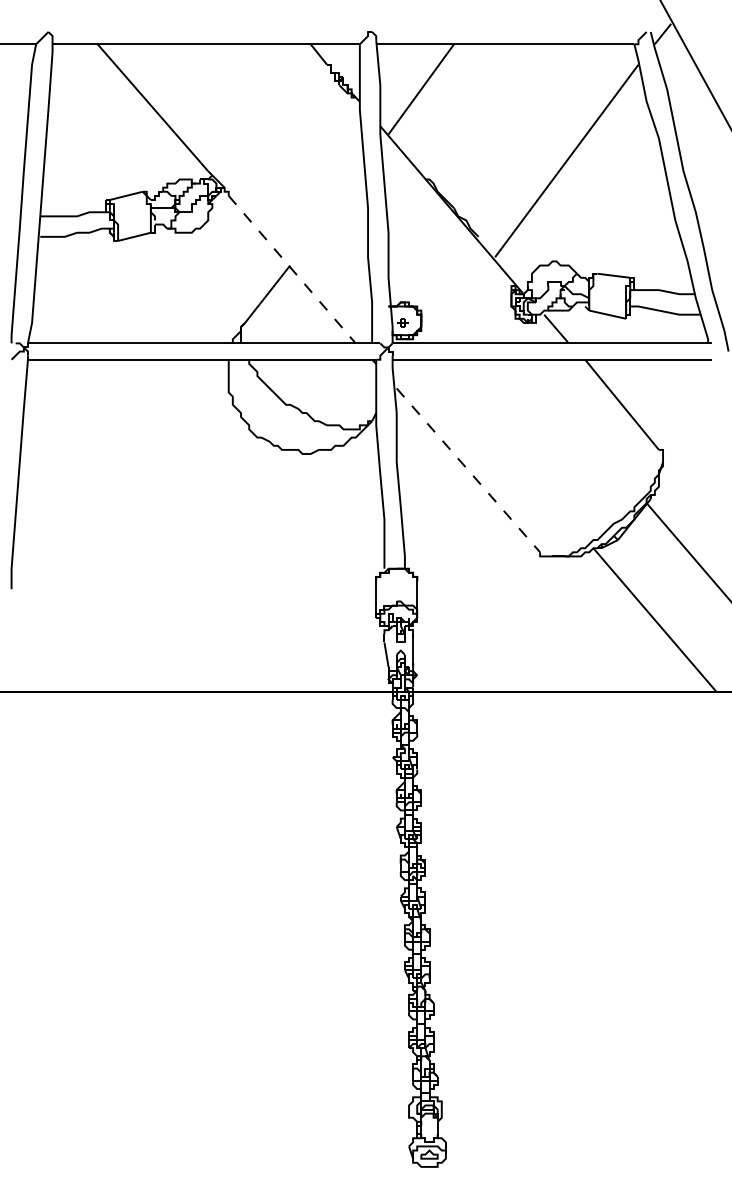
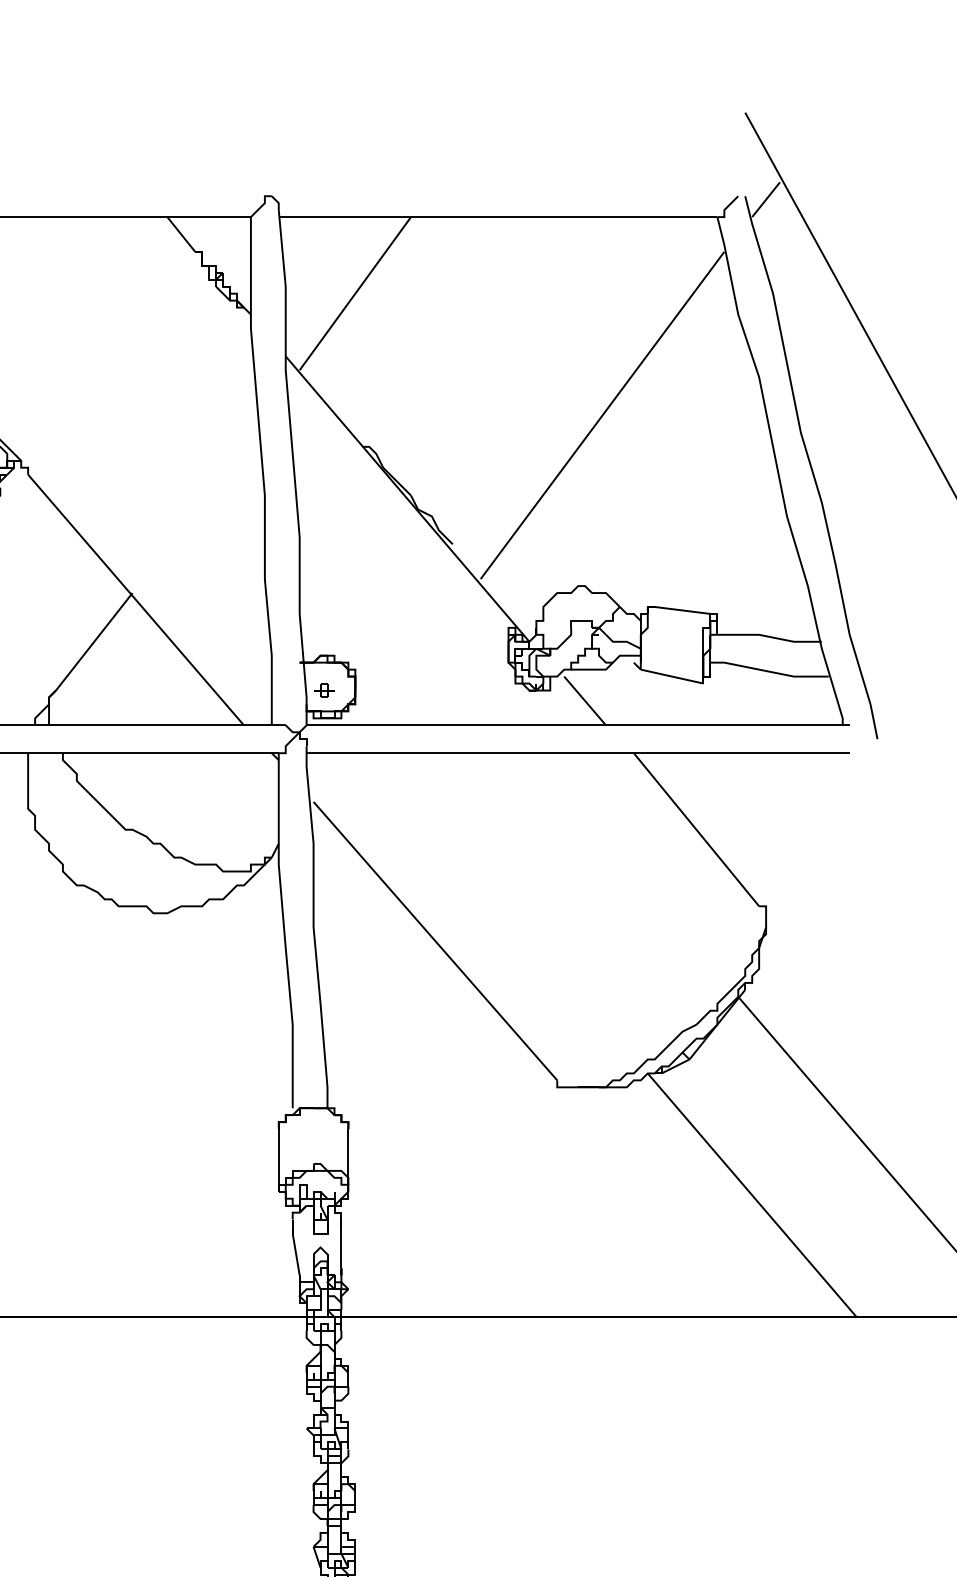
line: (292, 270) -> (136, 601), dashed -> solid
line: (468, 470) -> (435, 941), dashed -> solid

